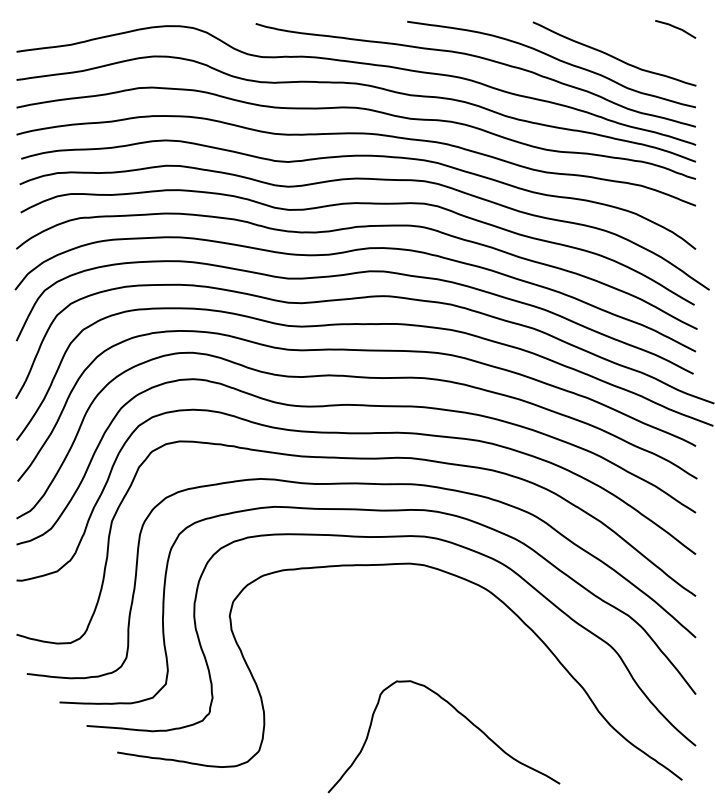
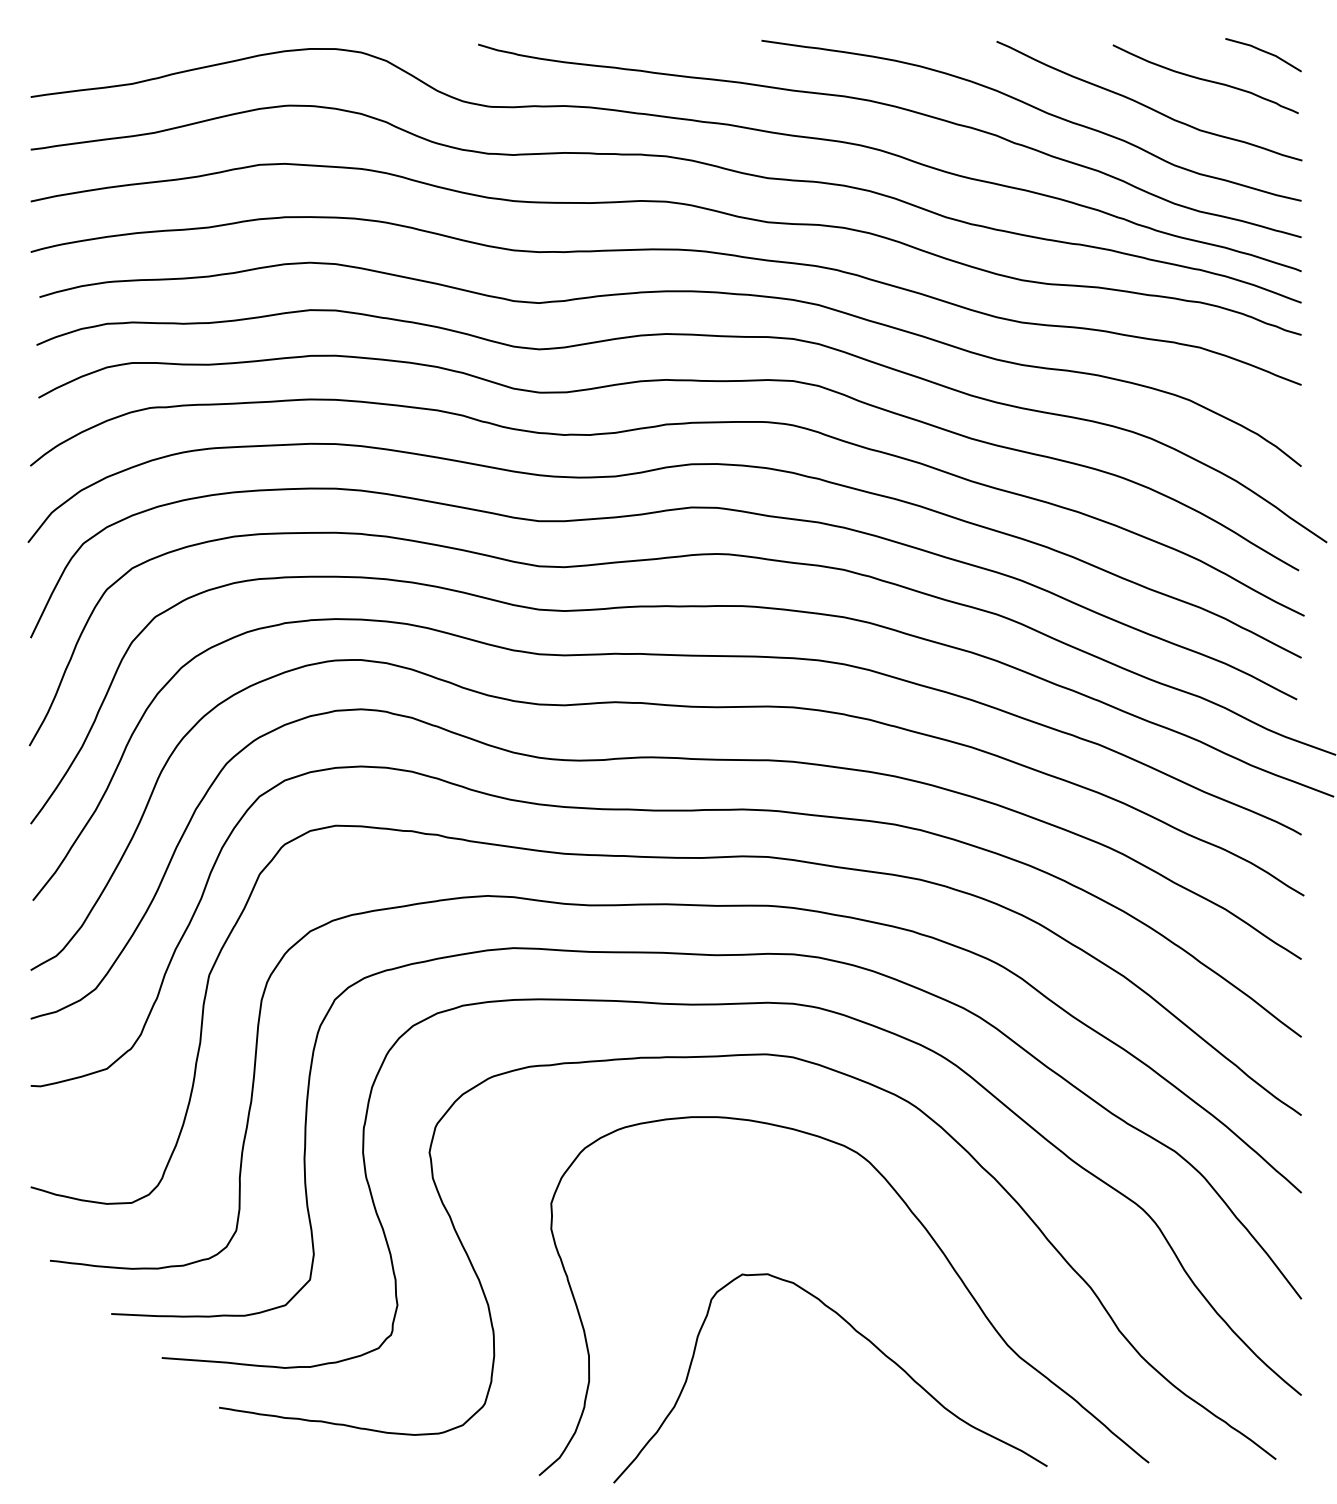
curve: (644, 42) -> (1205, 79), added
curve: (497, 662) -> (930, 1239), added

